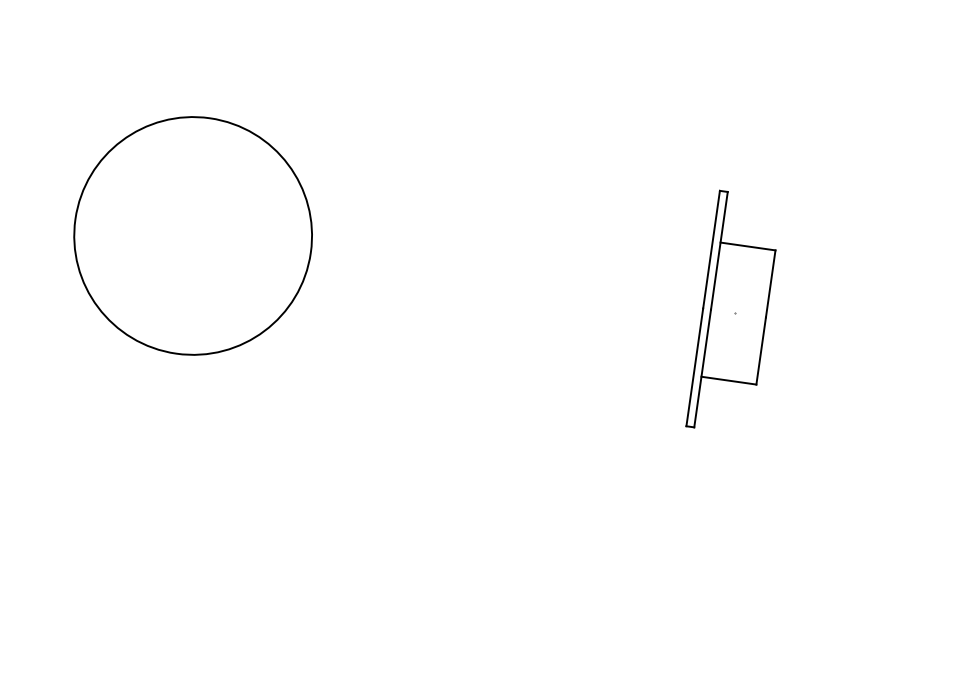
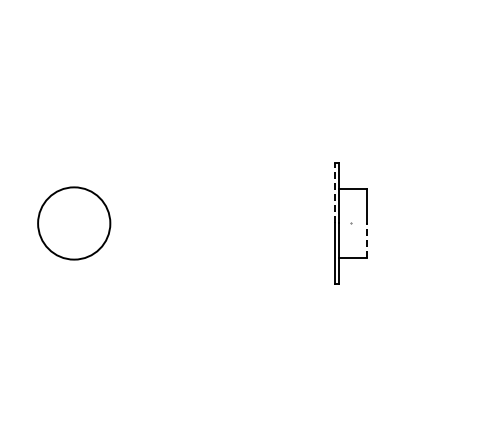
circle: (194, 236) -> (74, 223), size x0.6
line: (710, 247) -> (334, 192), solid -> dashed
line: (762, 350) -> (367, 240), solid -> dashed

